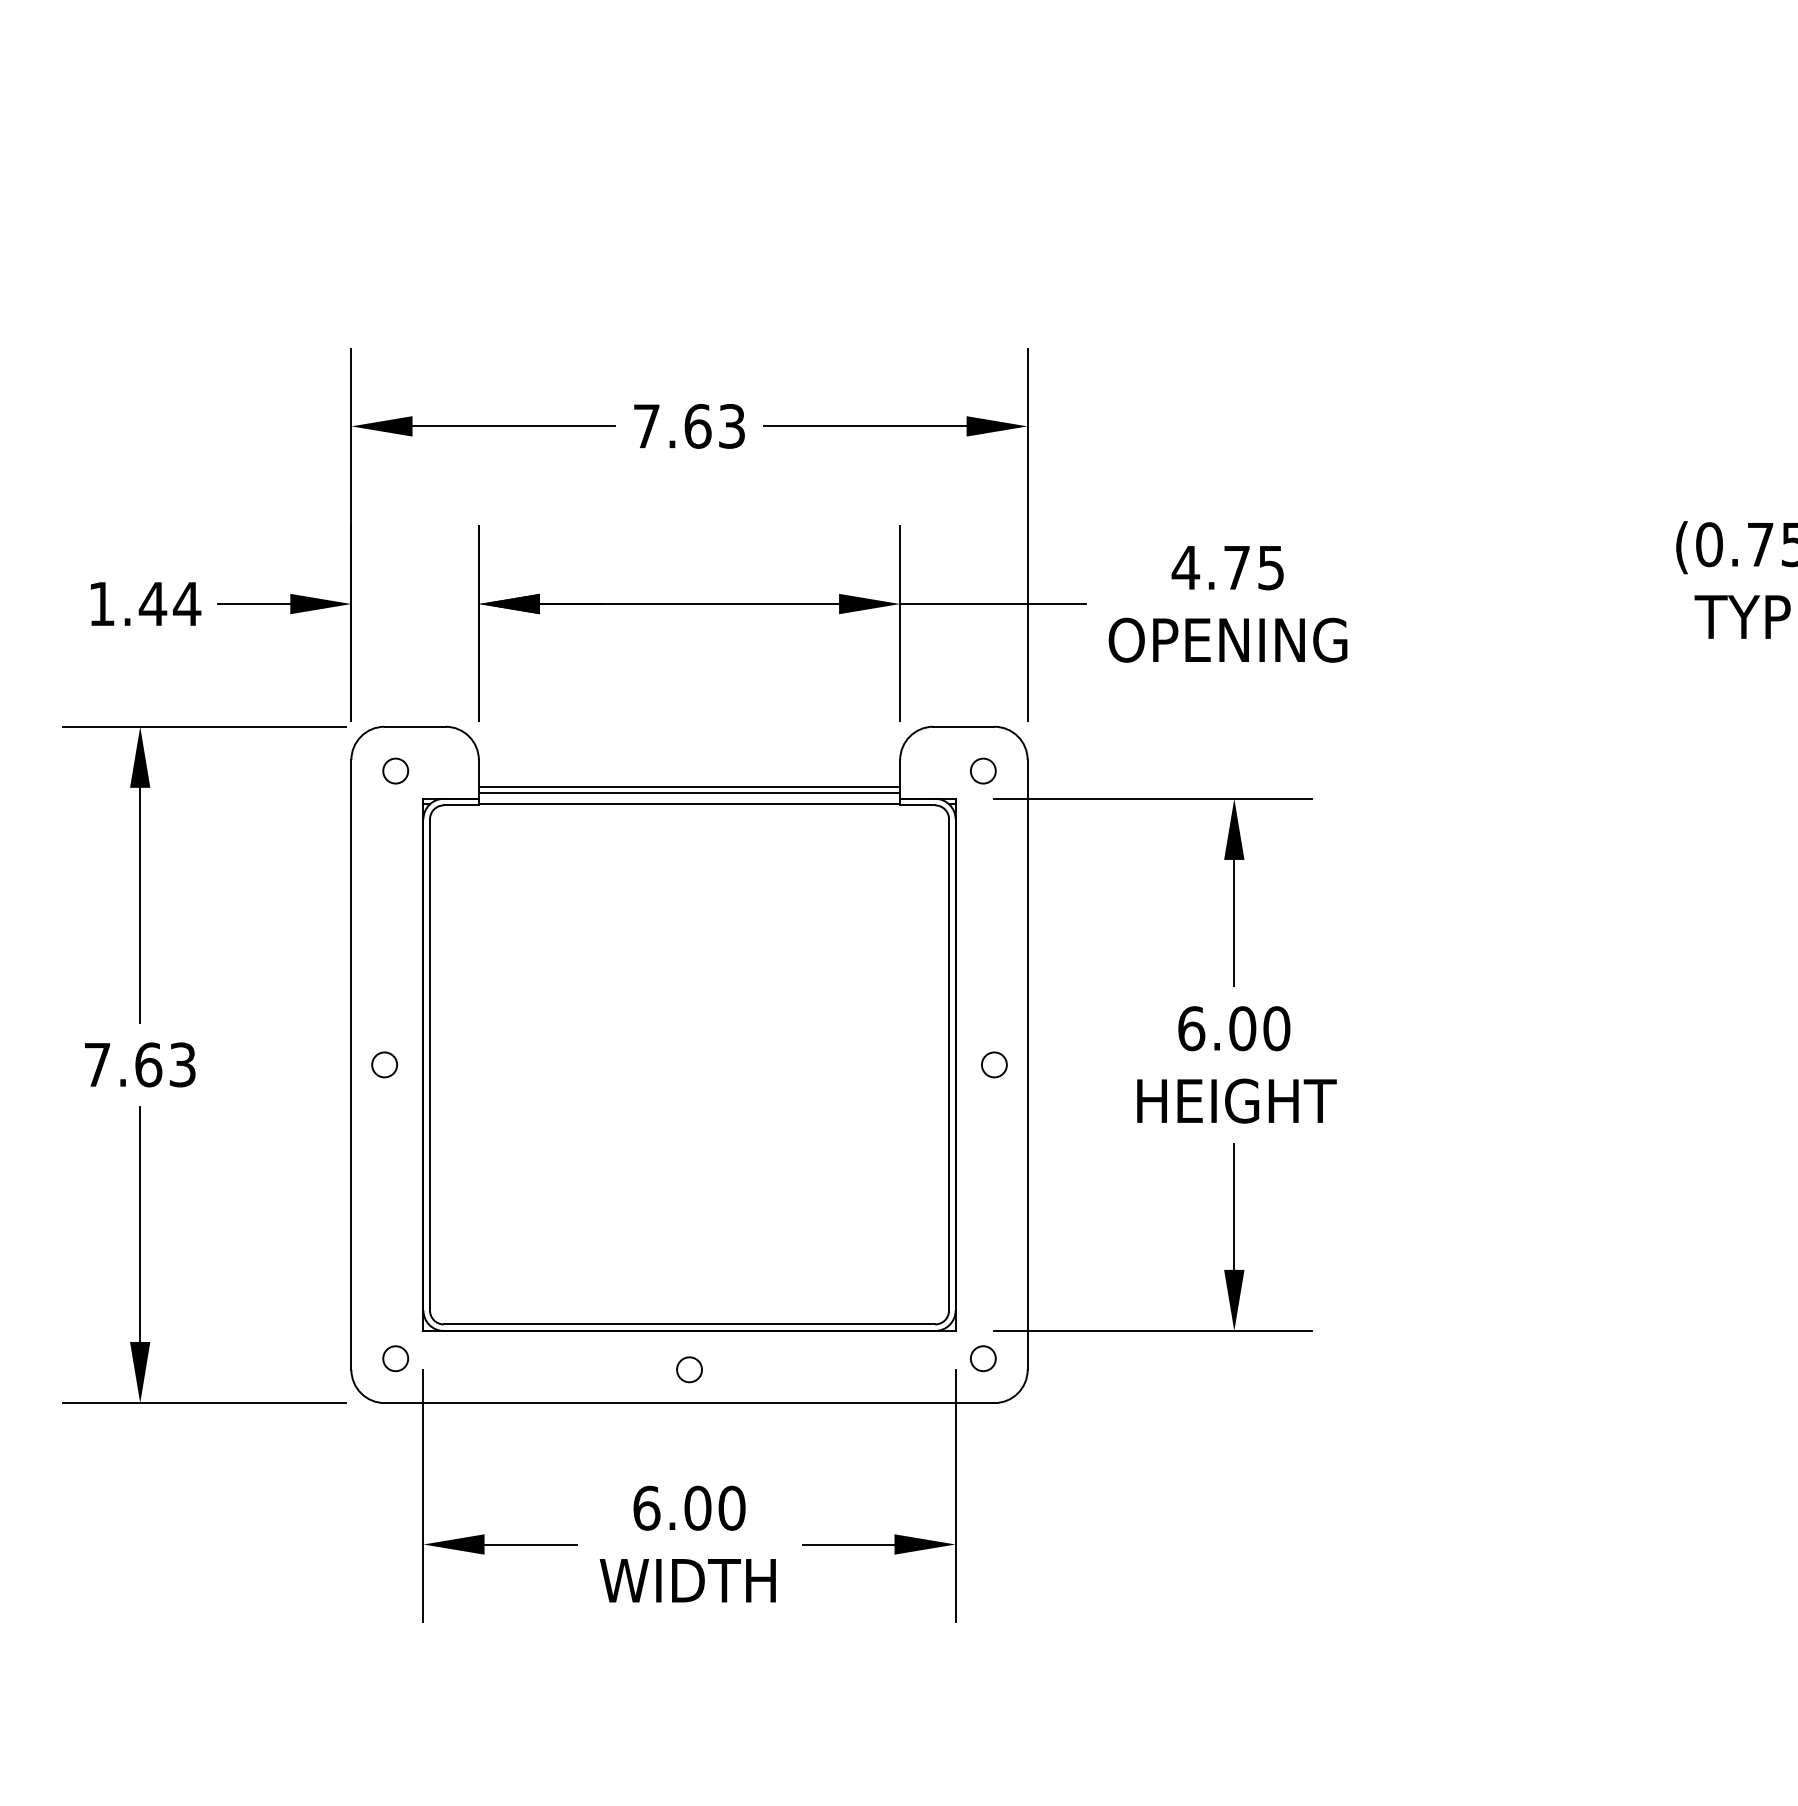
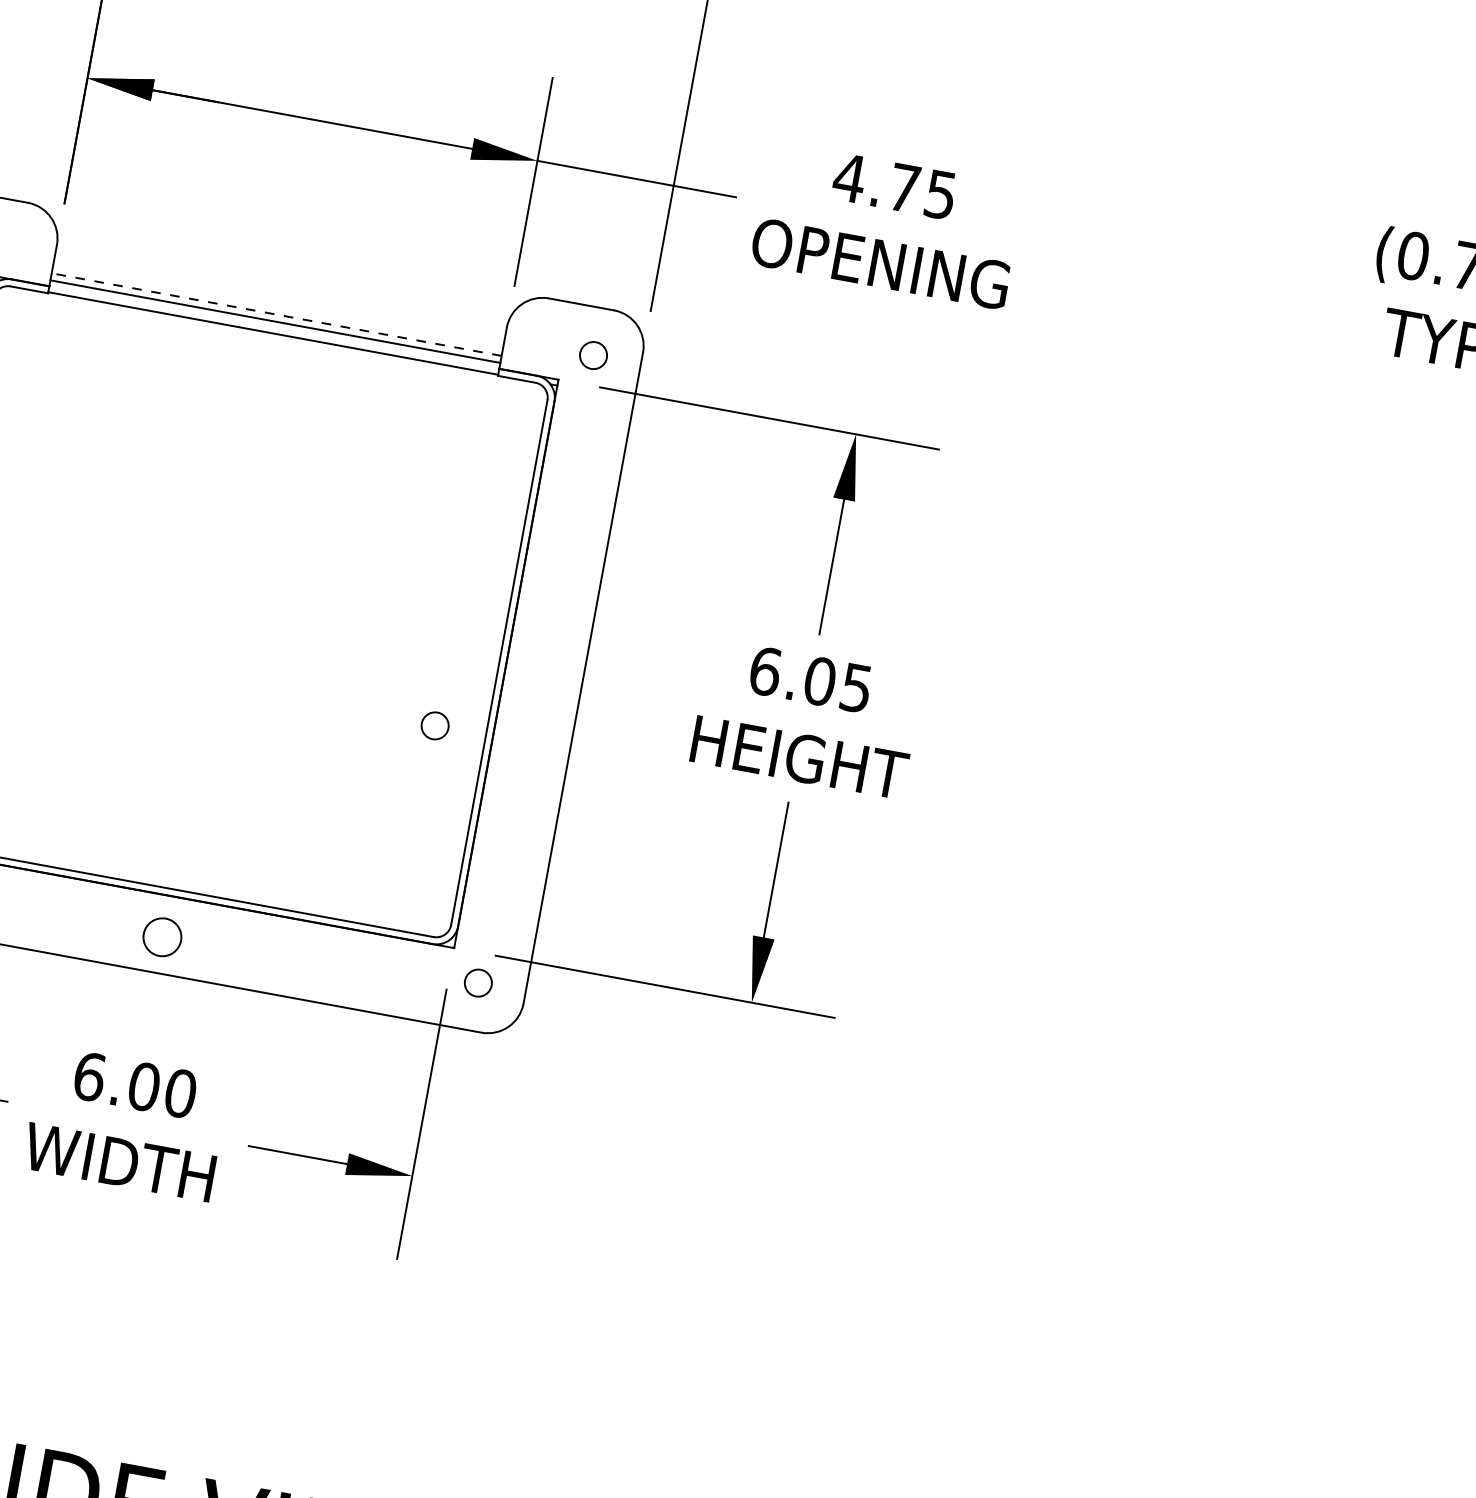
line: (689, 786) -> (276, 314), solid -> dashed
text: (1276, 1028) -> (856, 687), 6.00 -> 6.05
circle: (994, 1064) -> (435, 725), moved
circle: (689, 1369) -> (162, 937), size x1.4

